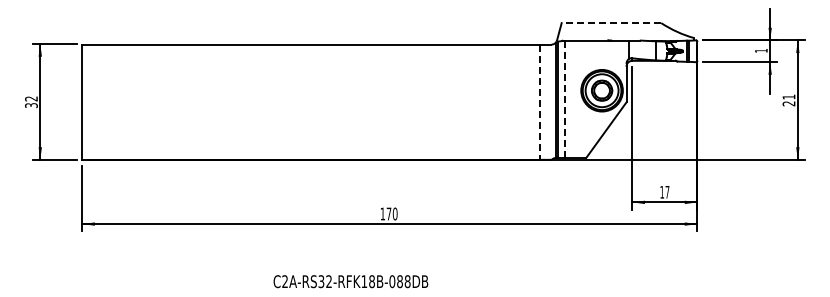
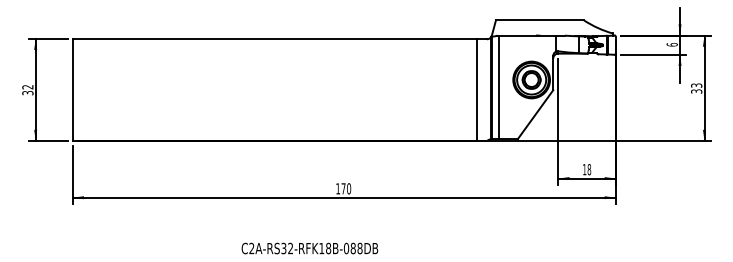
line: (611, 23) -> (539, 20), dashed -> solid
text: (760, 50) -> (671, 44), 1 -> 6
line: (565, 99) -> (499, 87), dashed -> solid
text: (788, 100) -> (696, 88), 21 -> 33
line: (539, 102) -> (476, 90), dashed -> solid
text: (667, 191) -> (589, 168), 17 -> 18

